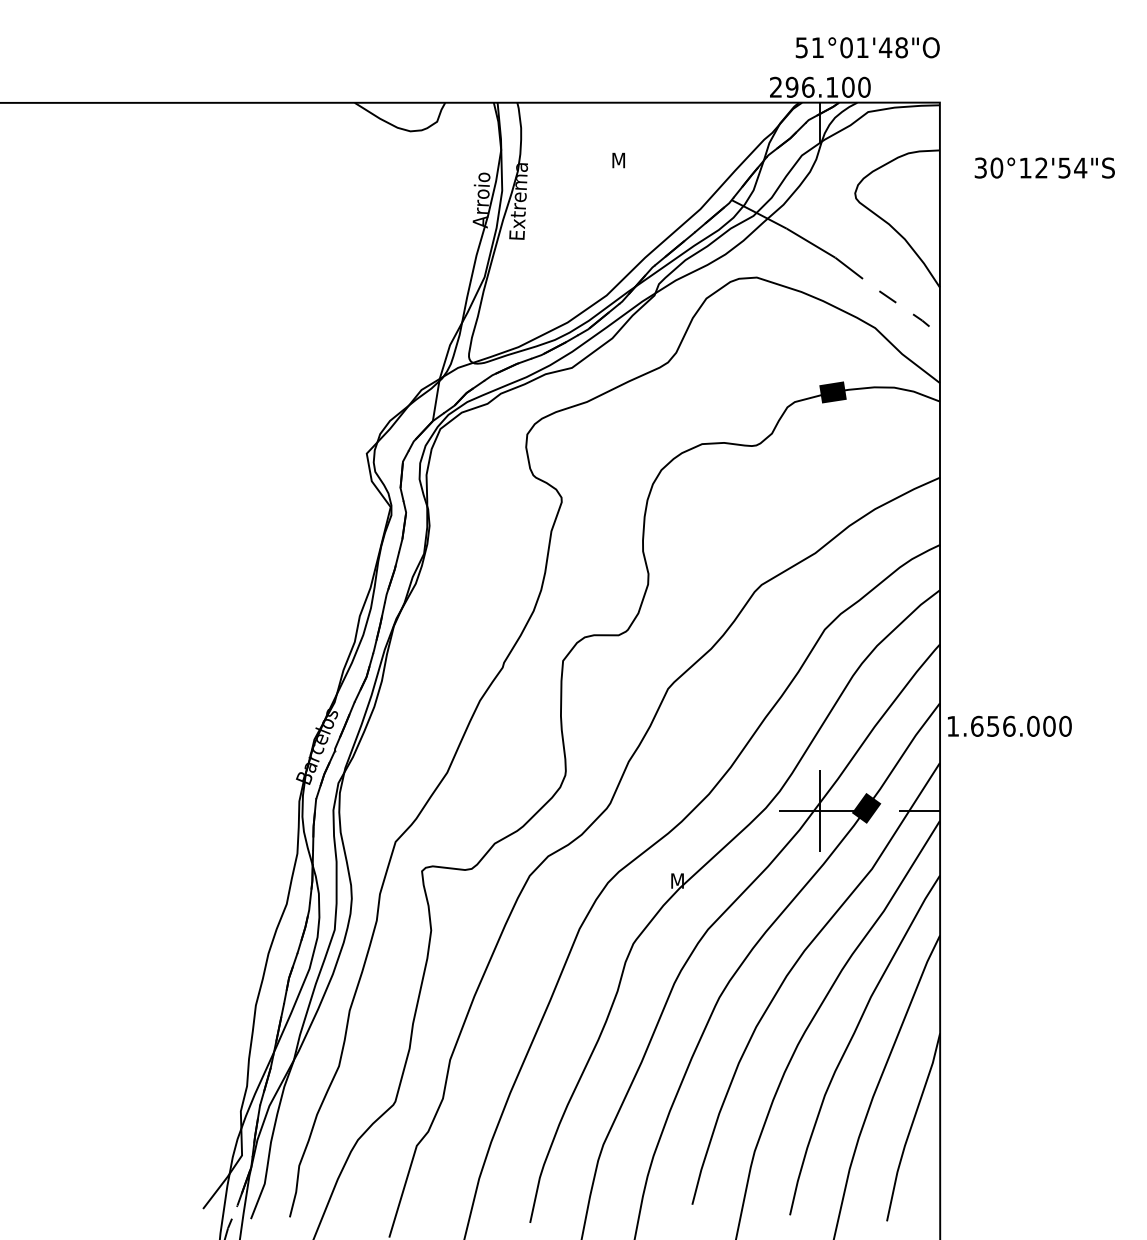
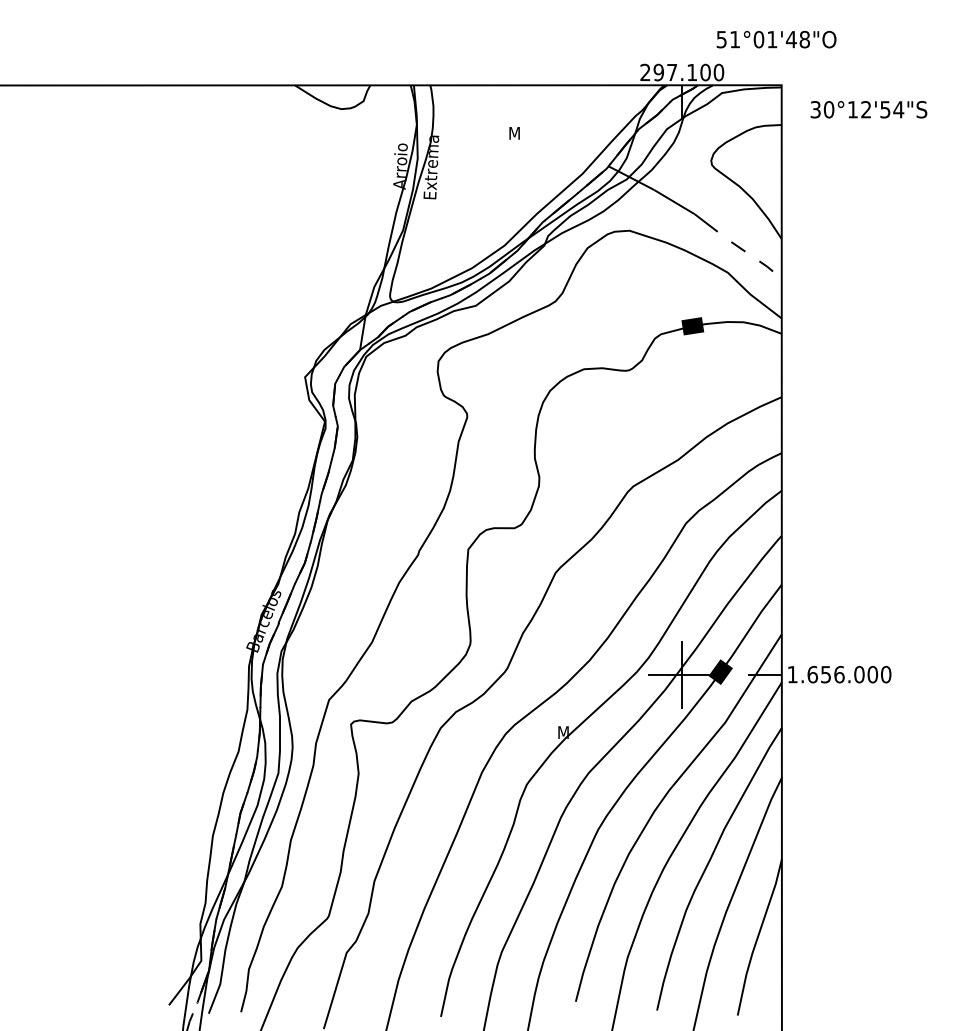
text: (867, 47) -> (776, 39), moved
text: (808, 86) -> (672, 71), 296.100 -> 297.100
text: (1044, 167) -> (868, 109), moved
text: (1009, 725) -> (839, 673), moved

